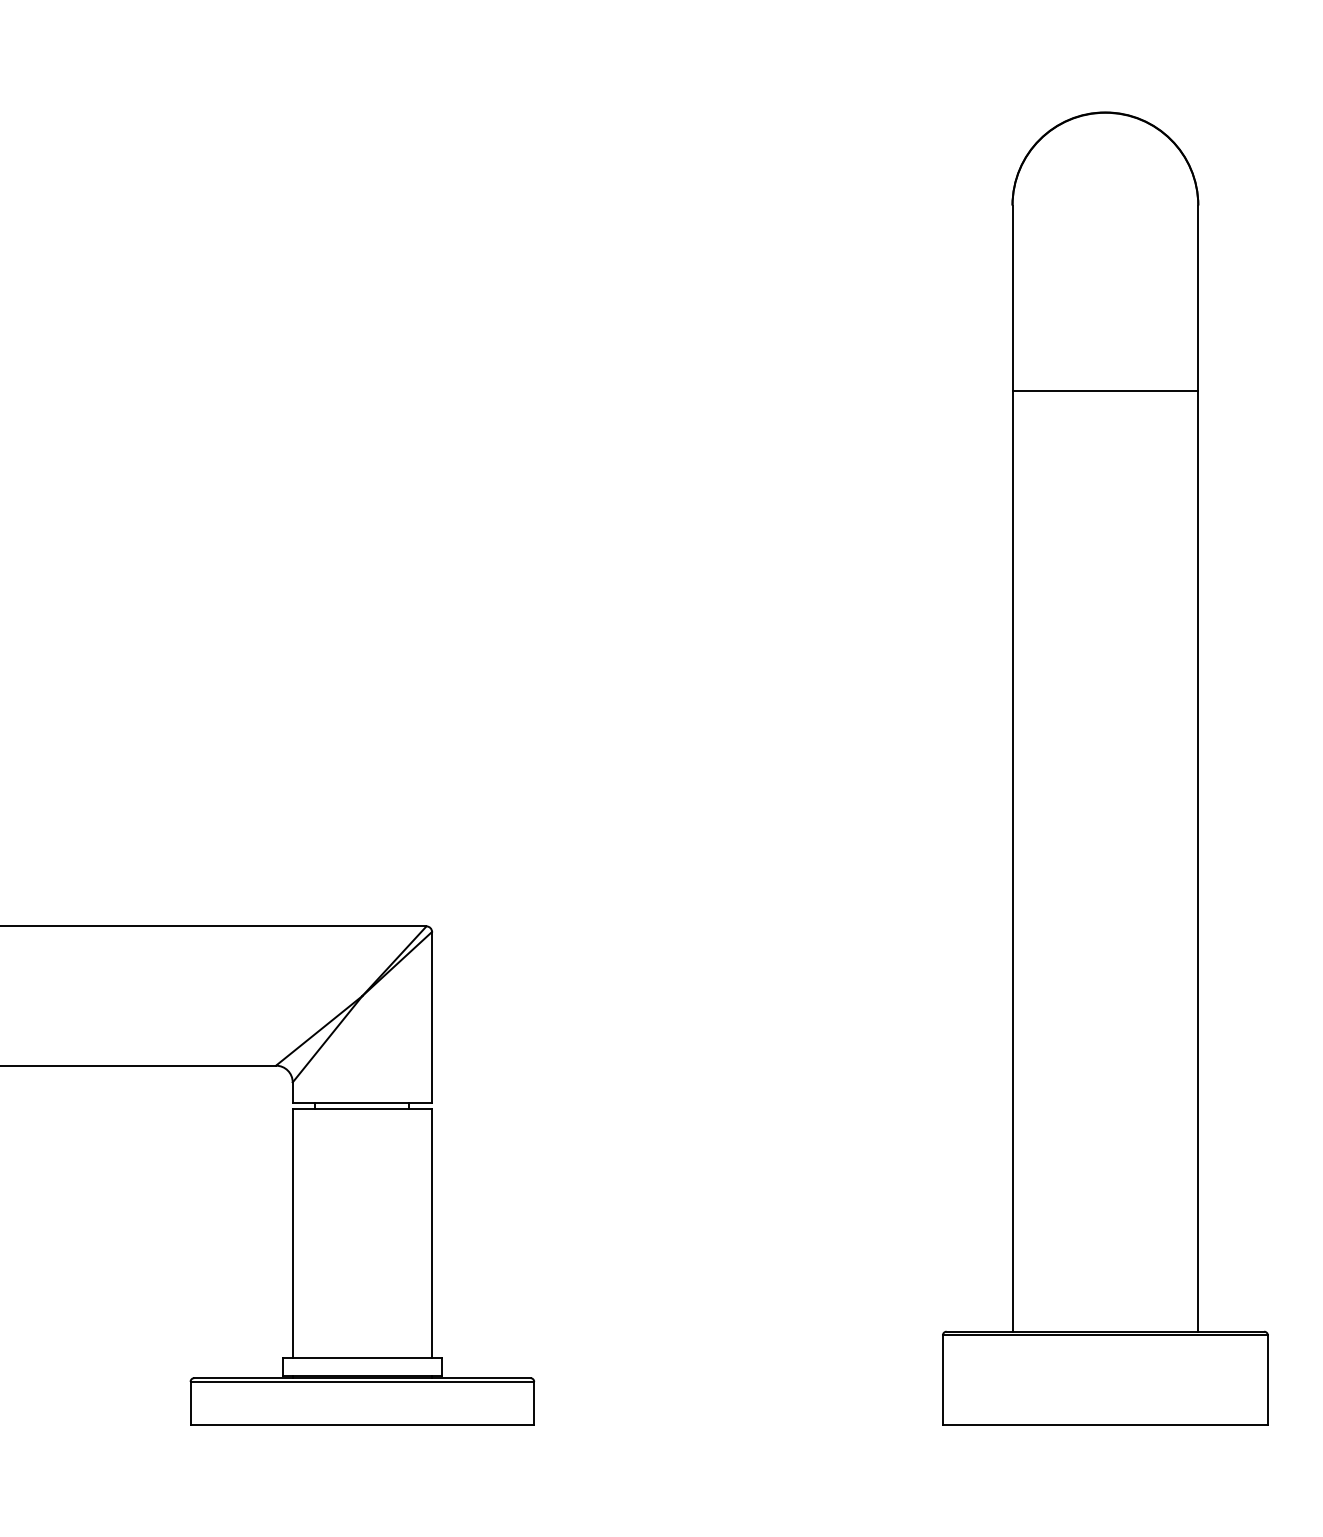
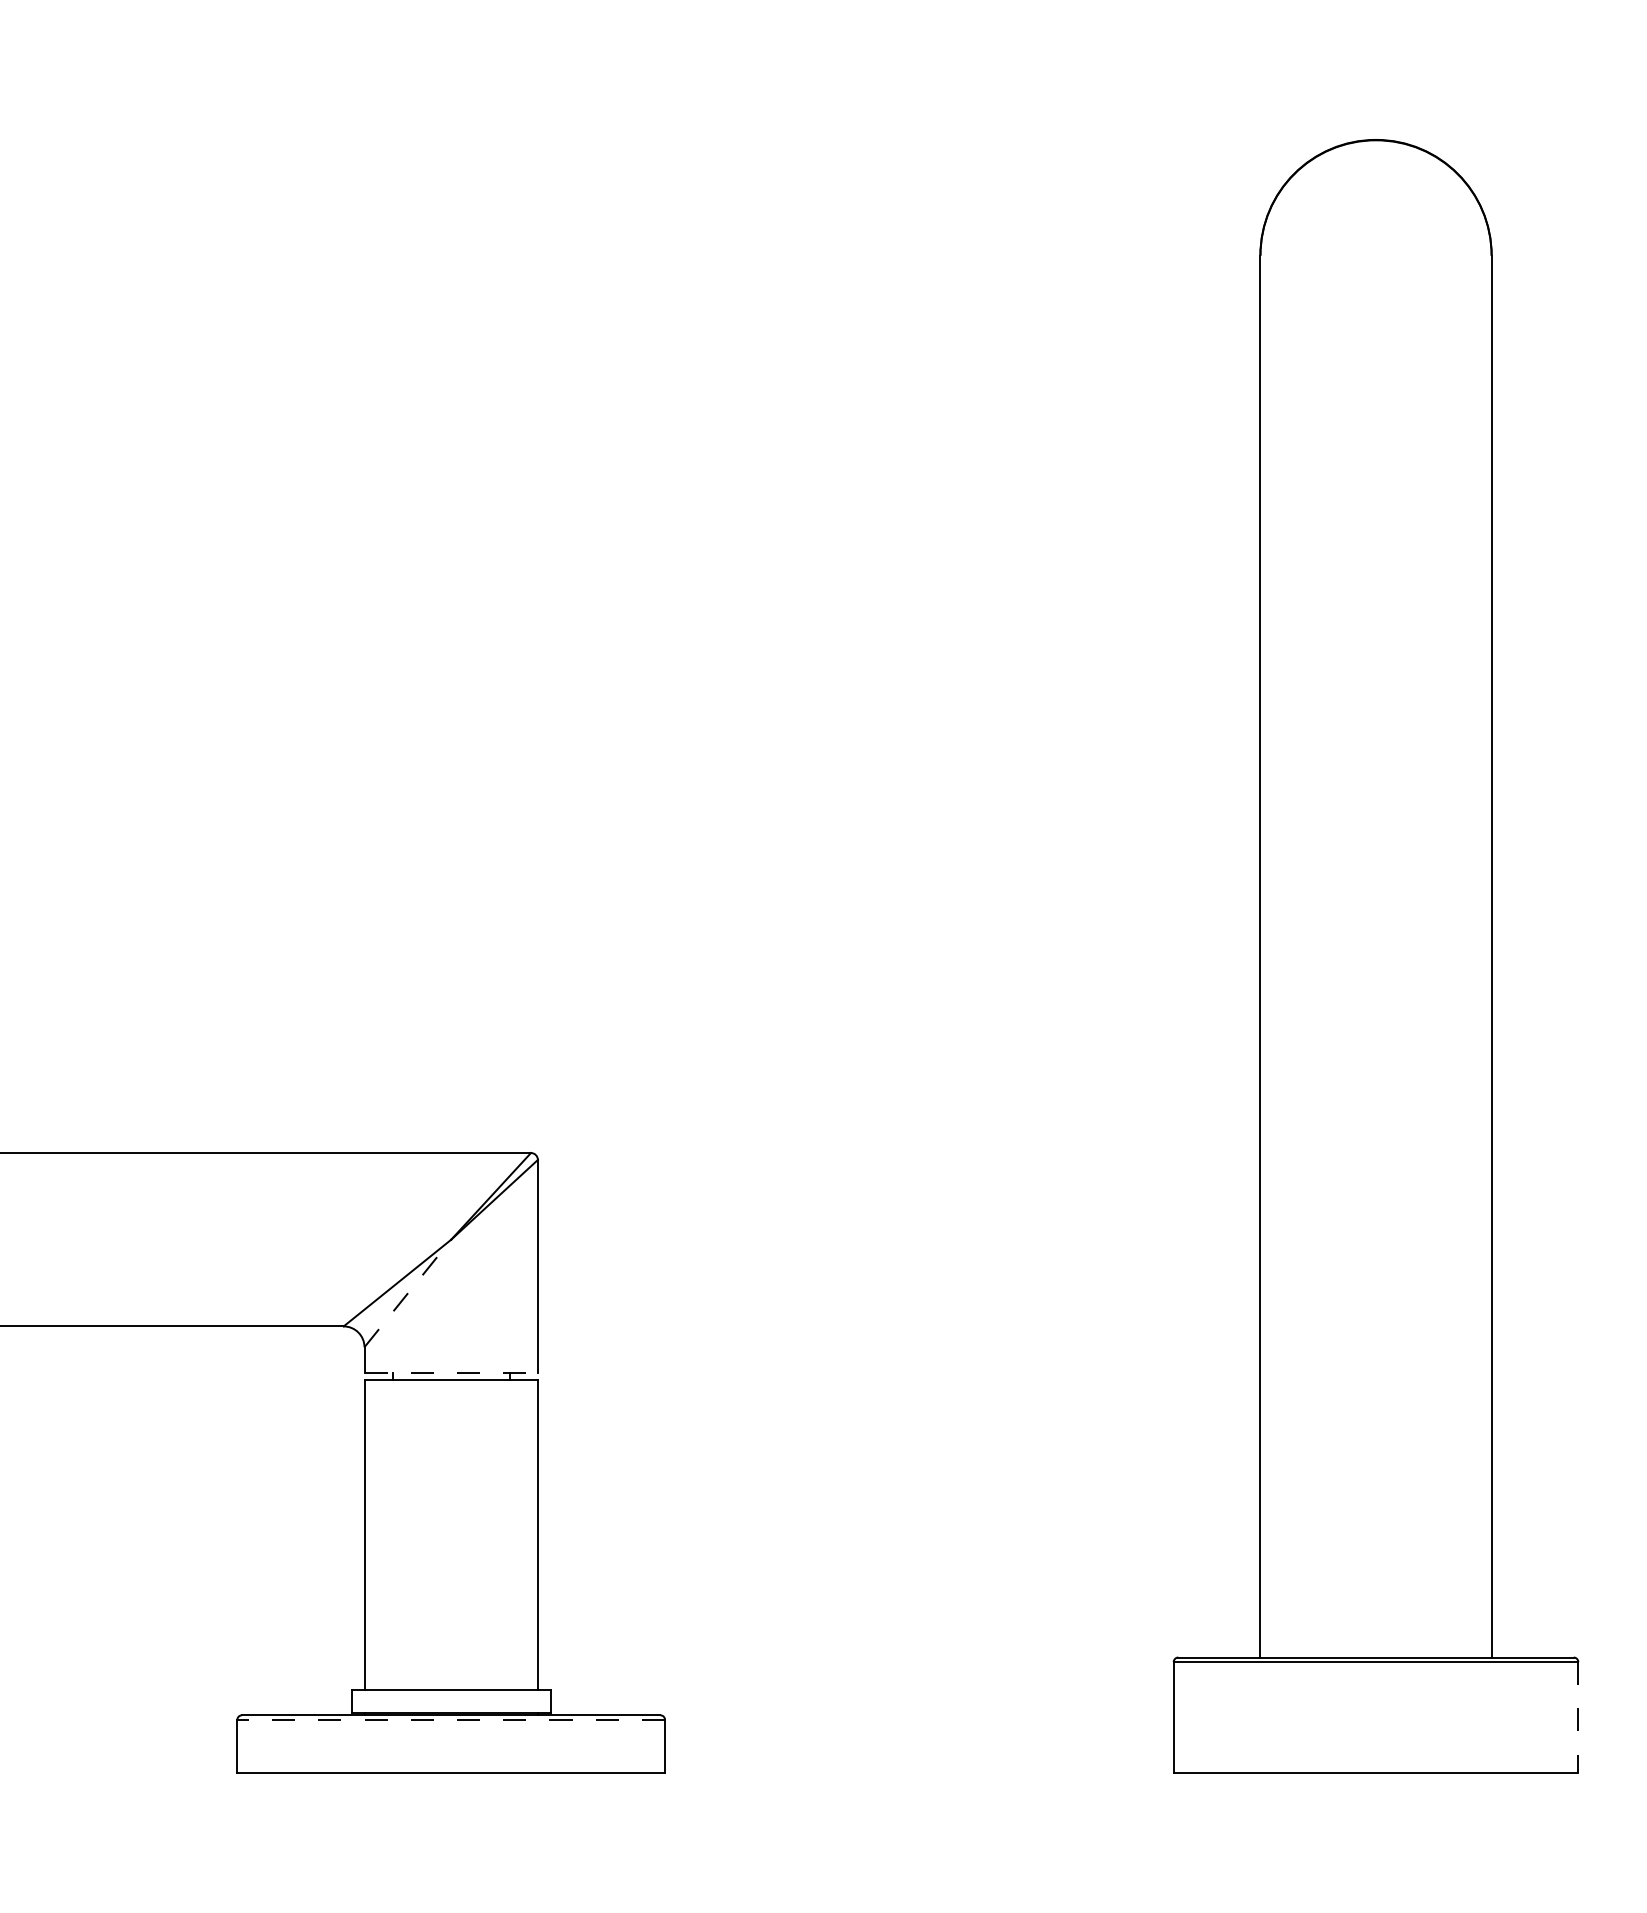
line: (1104, 391) -> (1375, 487), removed
line: (328, 1039) -> (408, 1293), solid -> dashed
line: (362, 1102) -> (451, 1372), solid -> dashed
line: (1268, 1380) -> (1578, 1718), solid -> dashed
line: (362, 1381) -> (451, 1719), solid -> dashed

